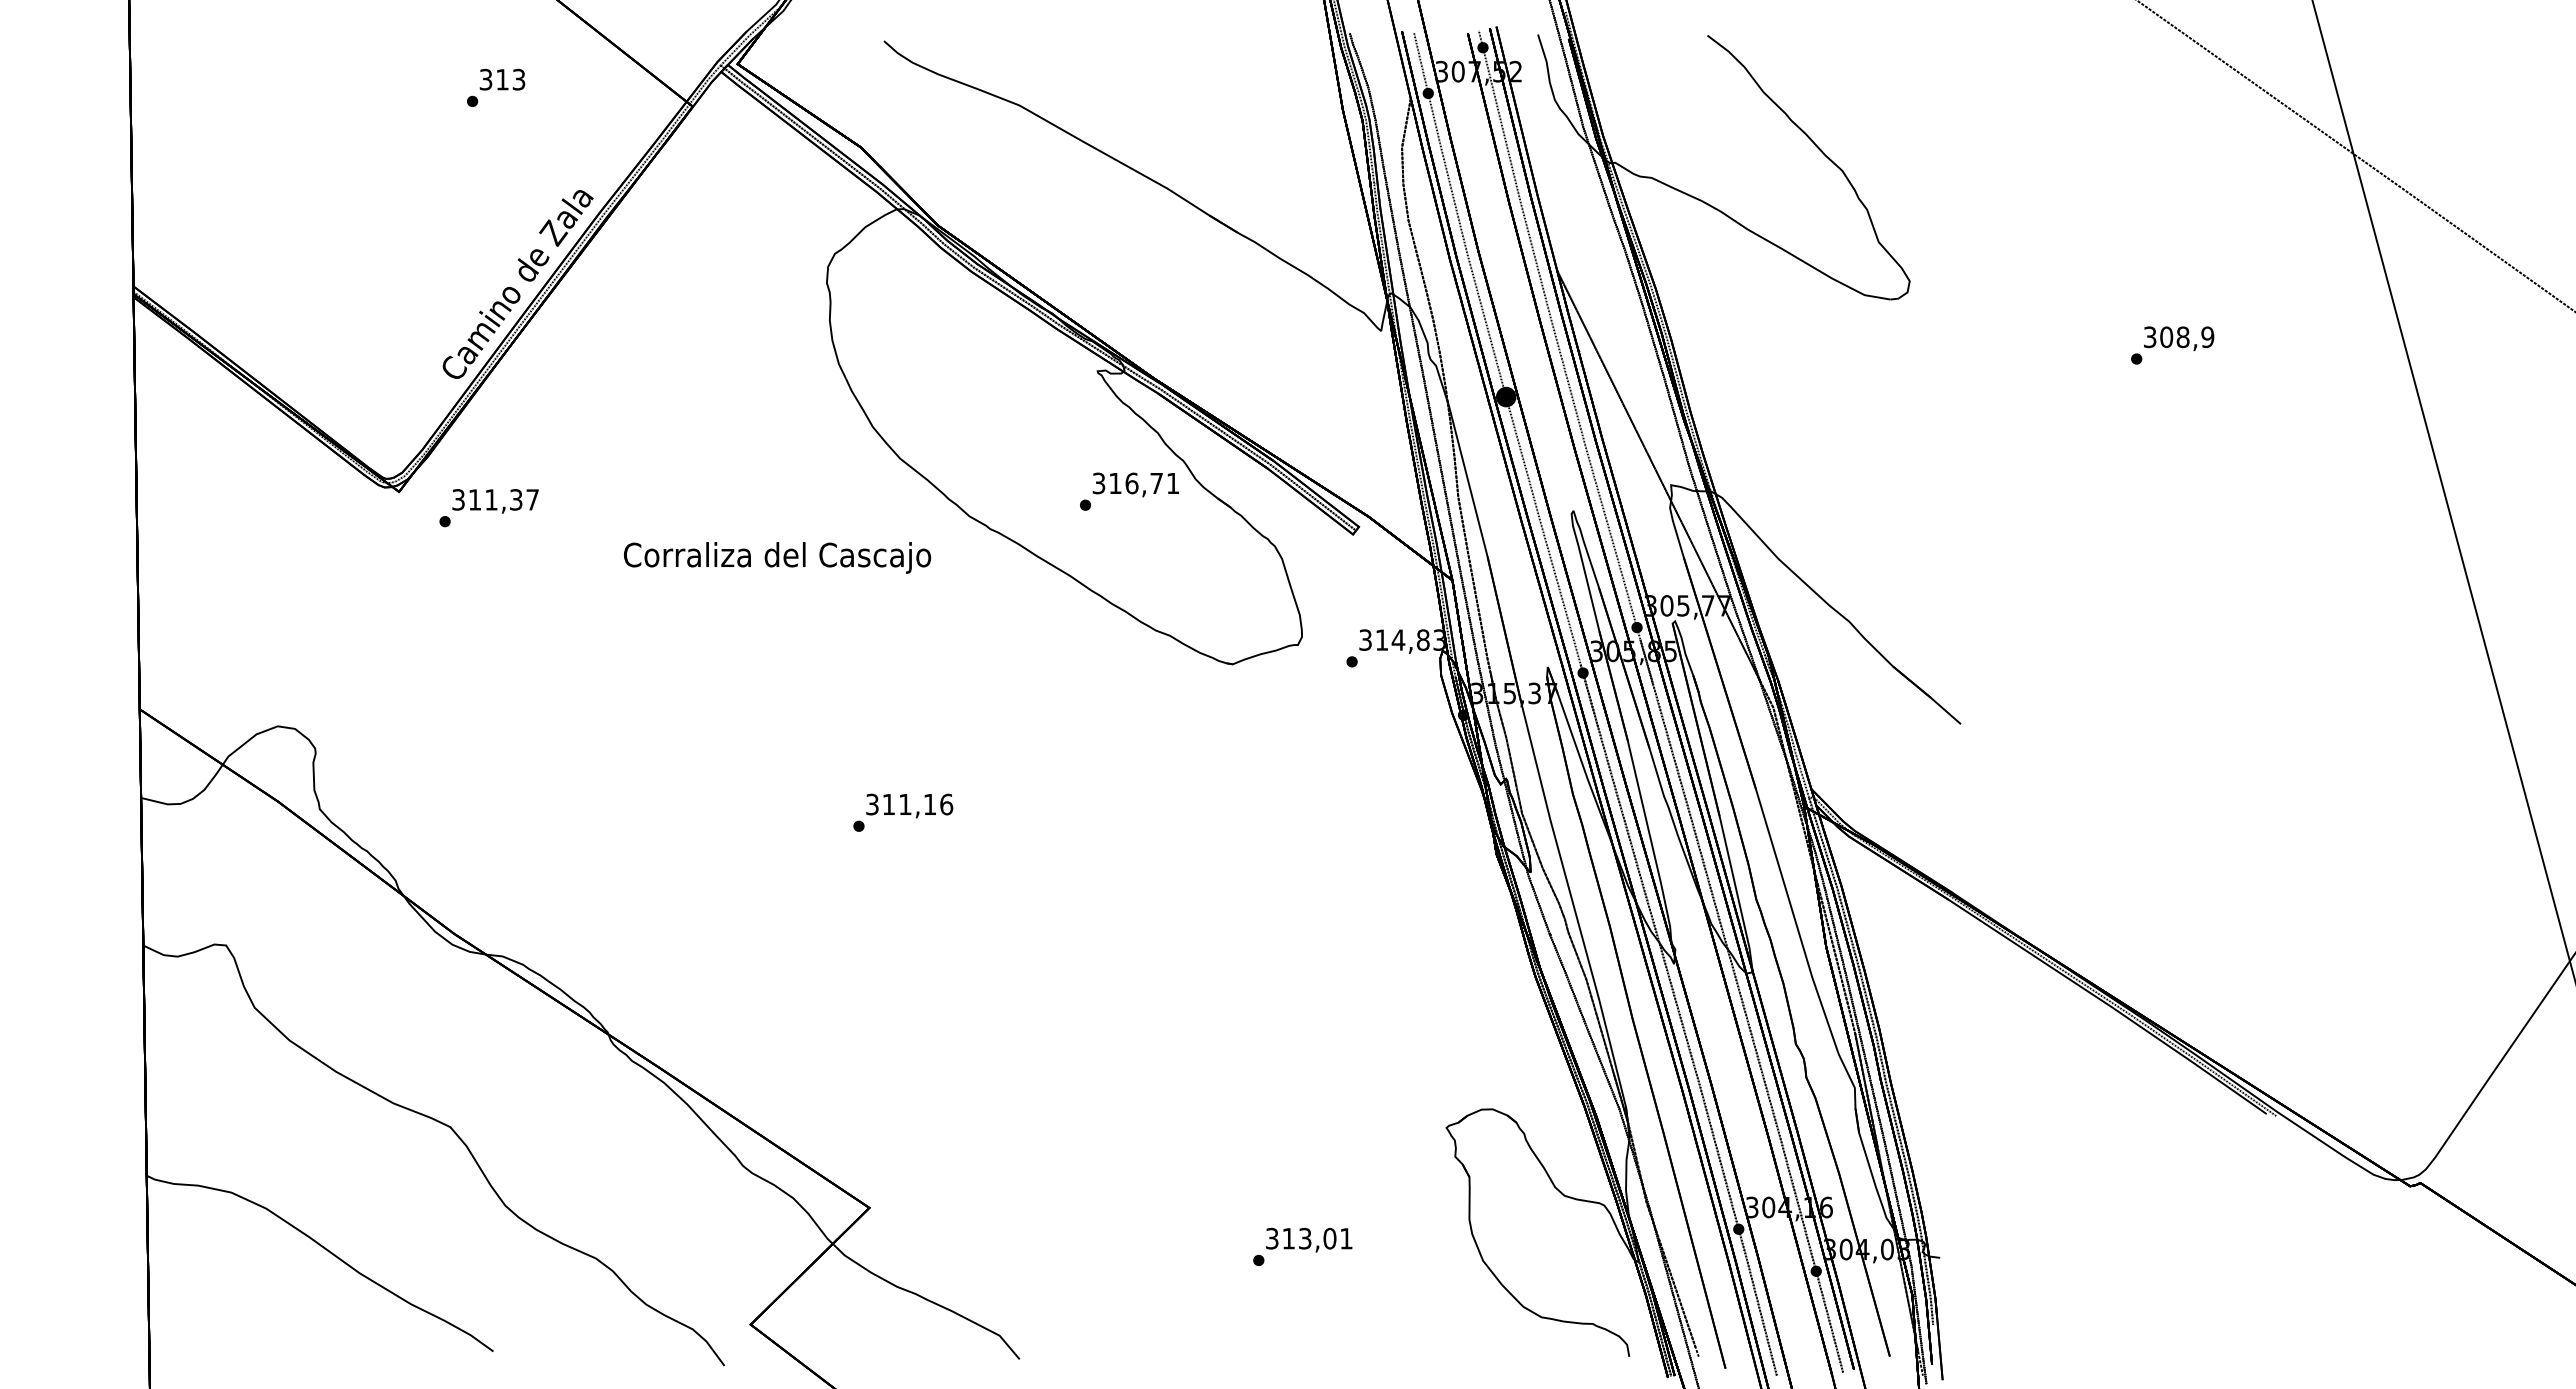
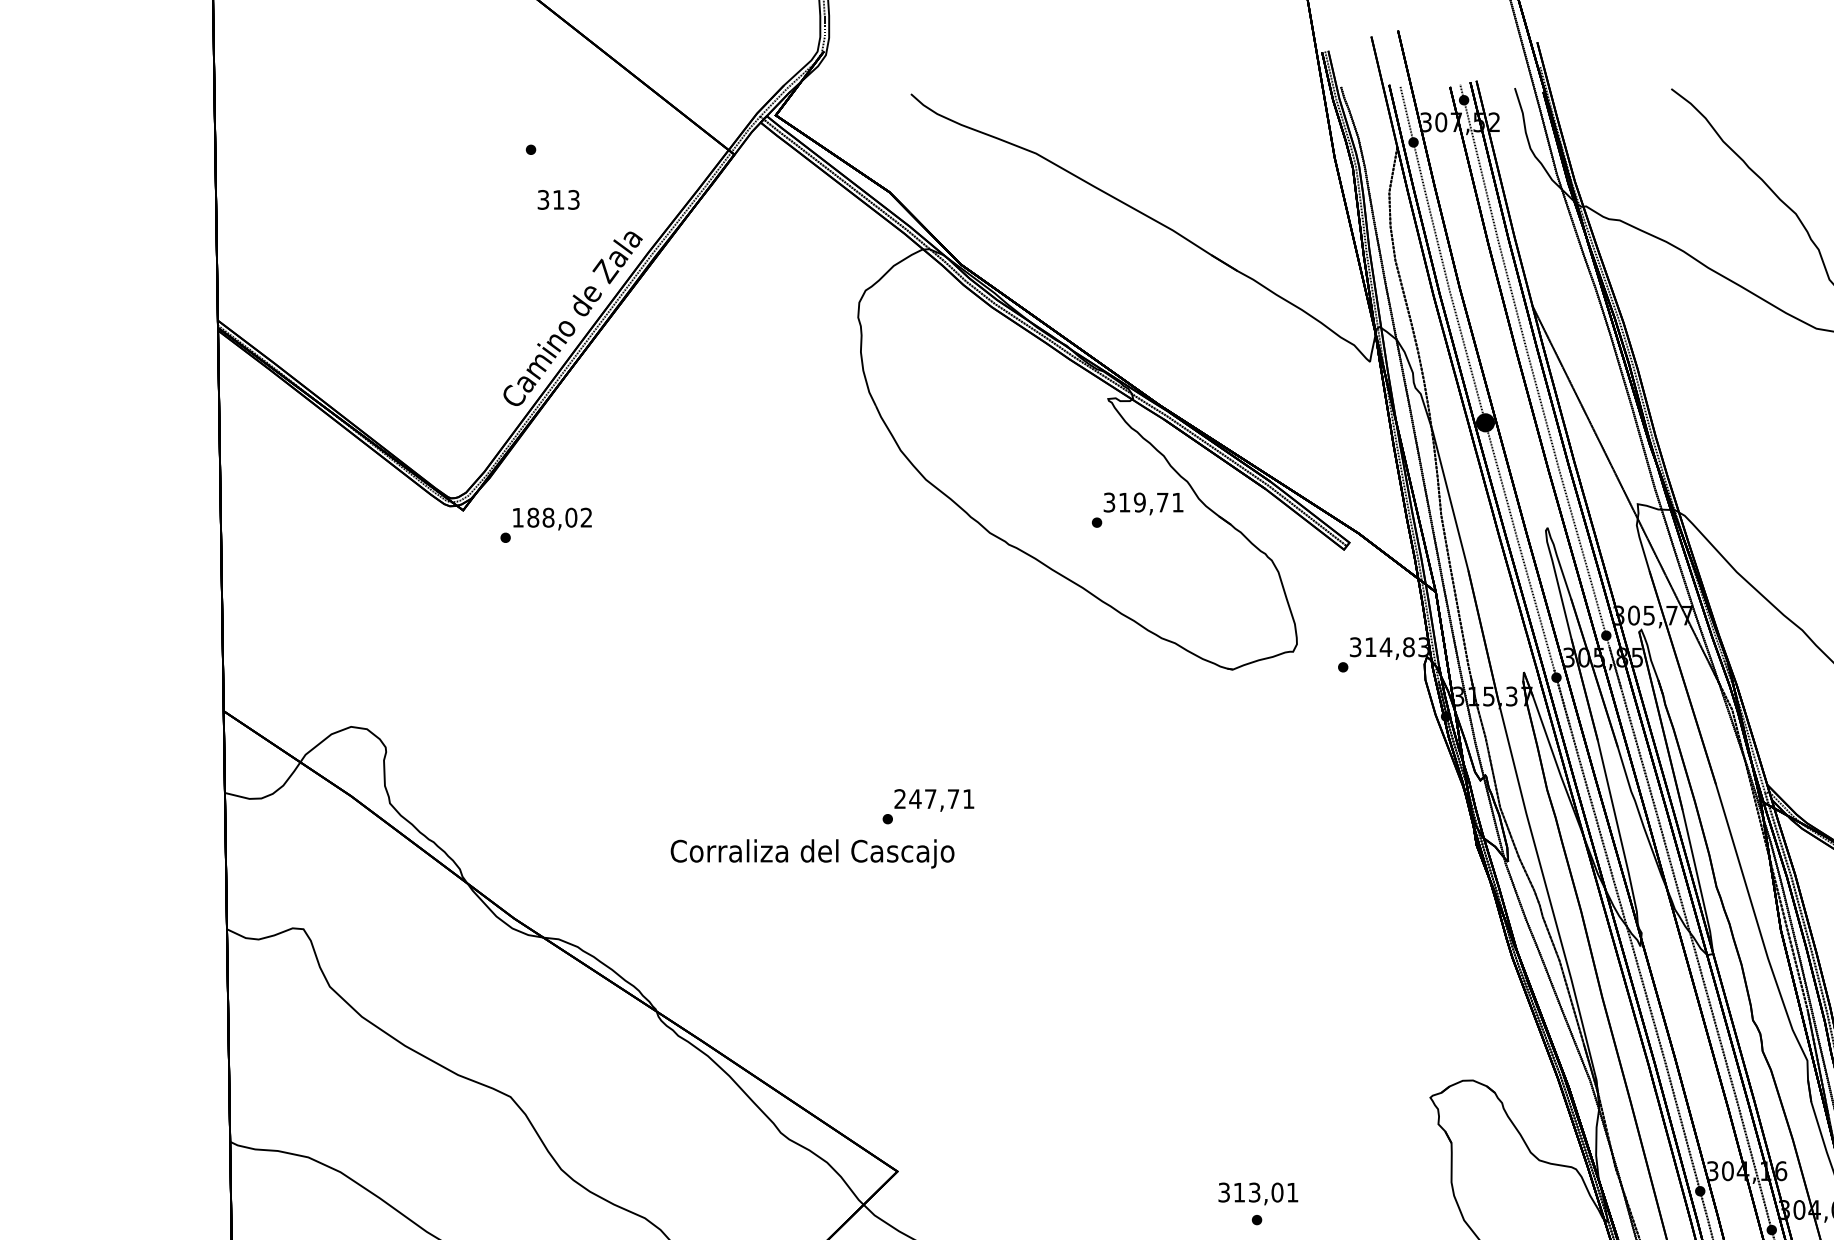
text: (502, 79) -> (558, 199), moved
text: (1131, 483) -> (1139, 502), 316,71 -> 319,71
text: (495, 499) -> (552, 517), 311,37 -> 188,02
text: (777, 557) -> (812, 853), moved
text: (909, 804) -> (934, 799), 311,16 -> 247,71
text: (1309, 1239) -> (1258, 1193), moved

